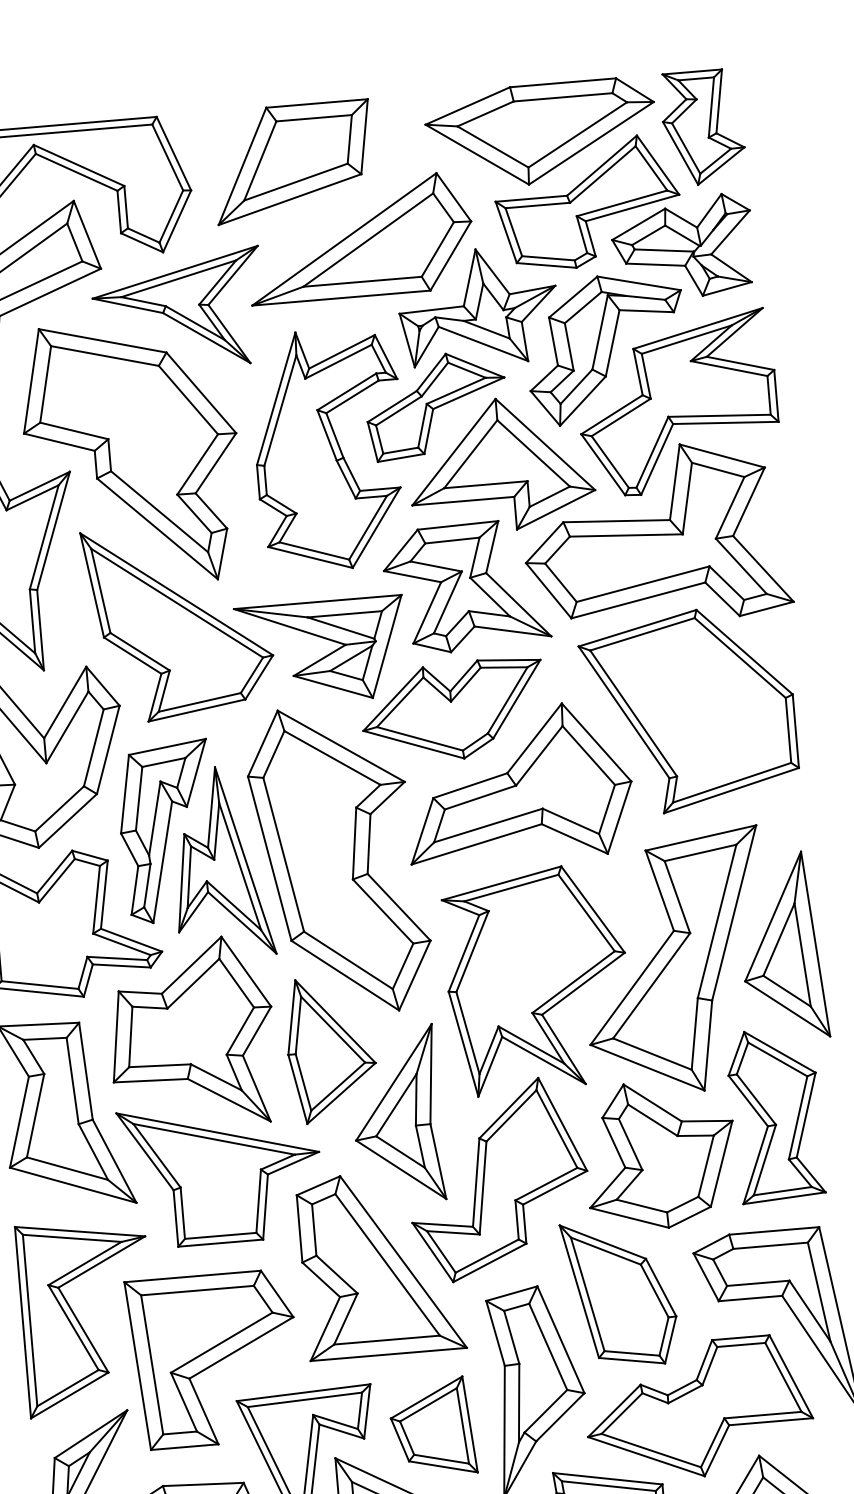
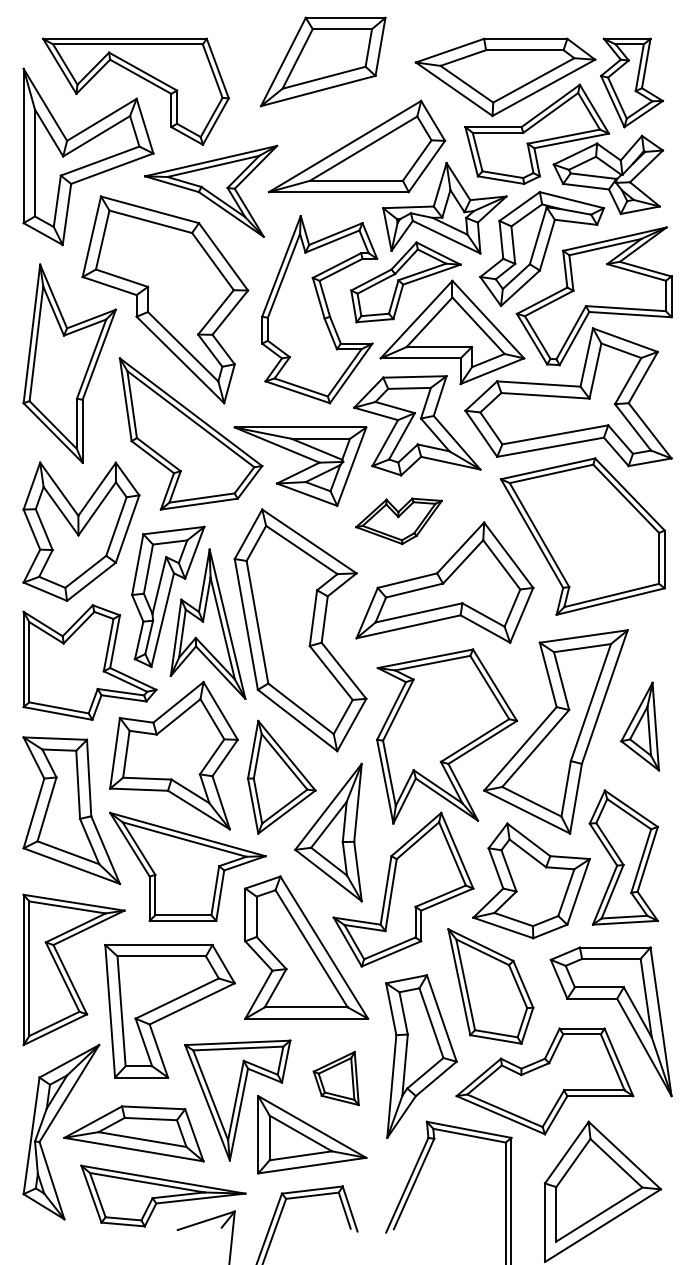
part: (292, 161) -> (322, 61), moved
part: (452, 711) -> (398, 521), size x0.6
part: (781, 946) -> (639, 726), size x0.6
part: (433, 1427) -> (336, 1078), size x0.7

